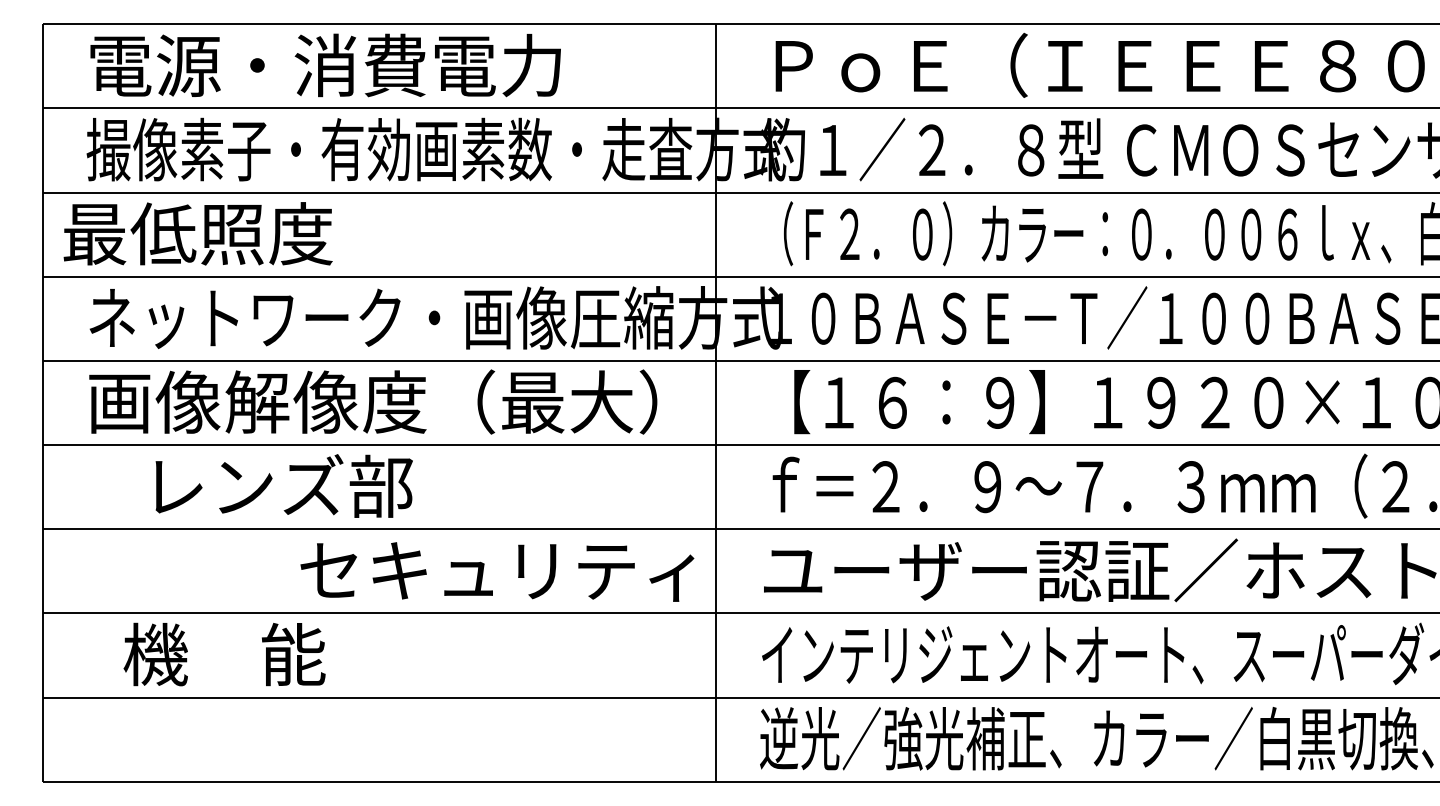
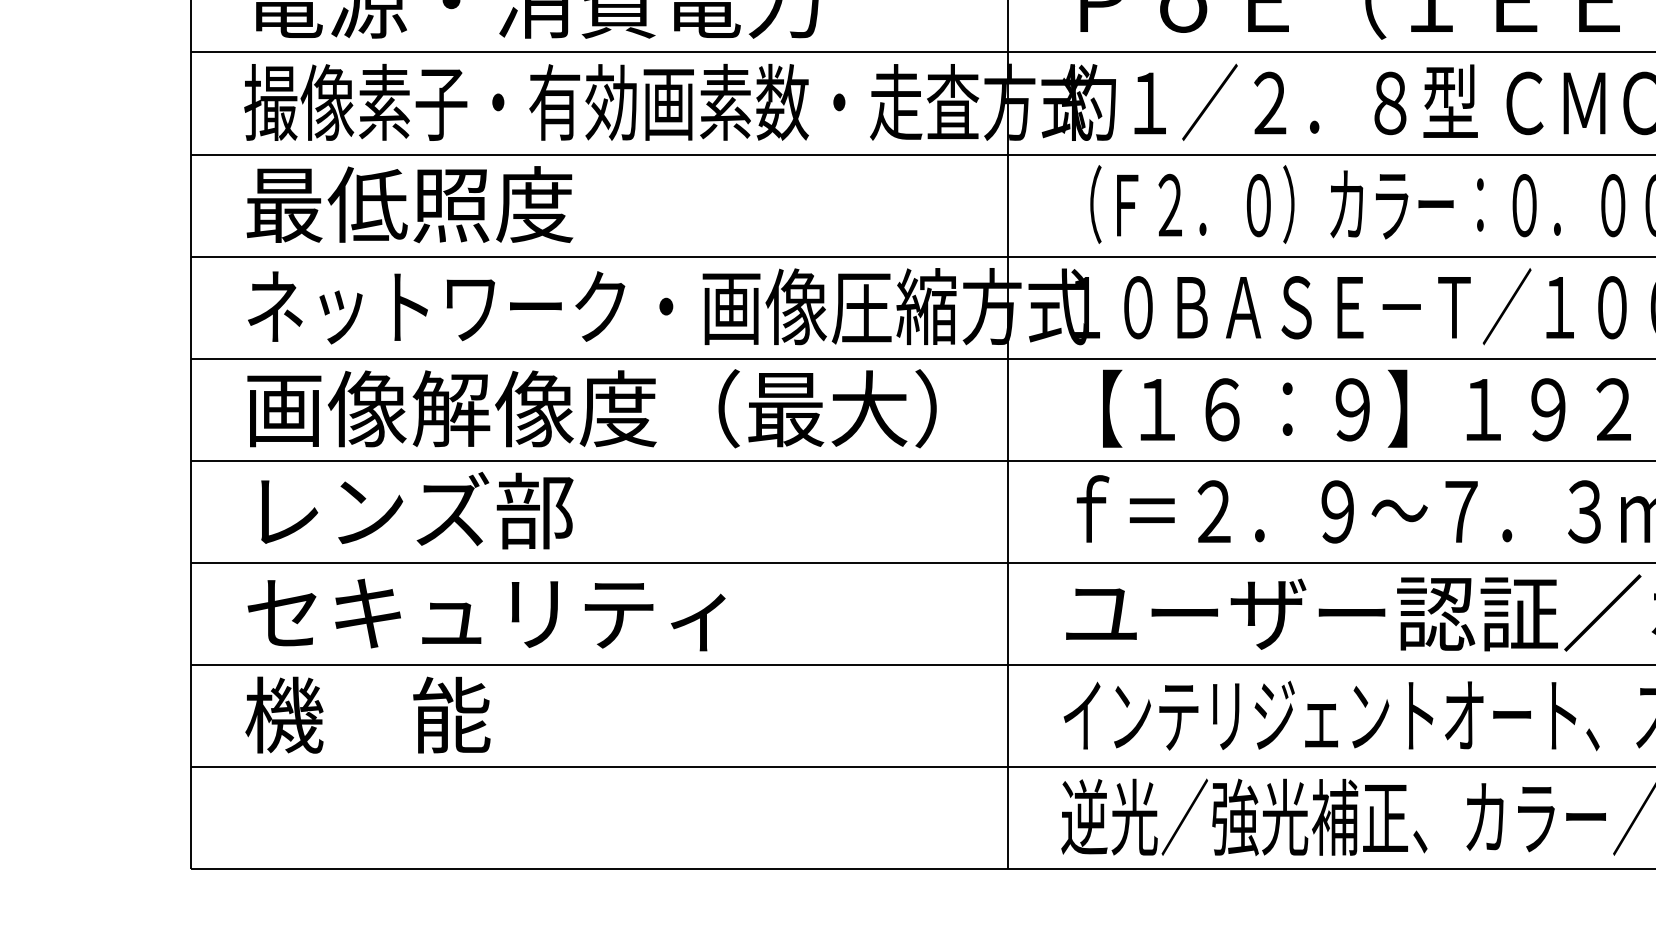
text: (197, 233) -> (409, 204), moved
text: (283, 485) -> (416, 510), moved
text: (497, 571) -> (486, 614), moved
text: (224, 654) -> (367, 715), moved

